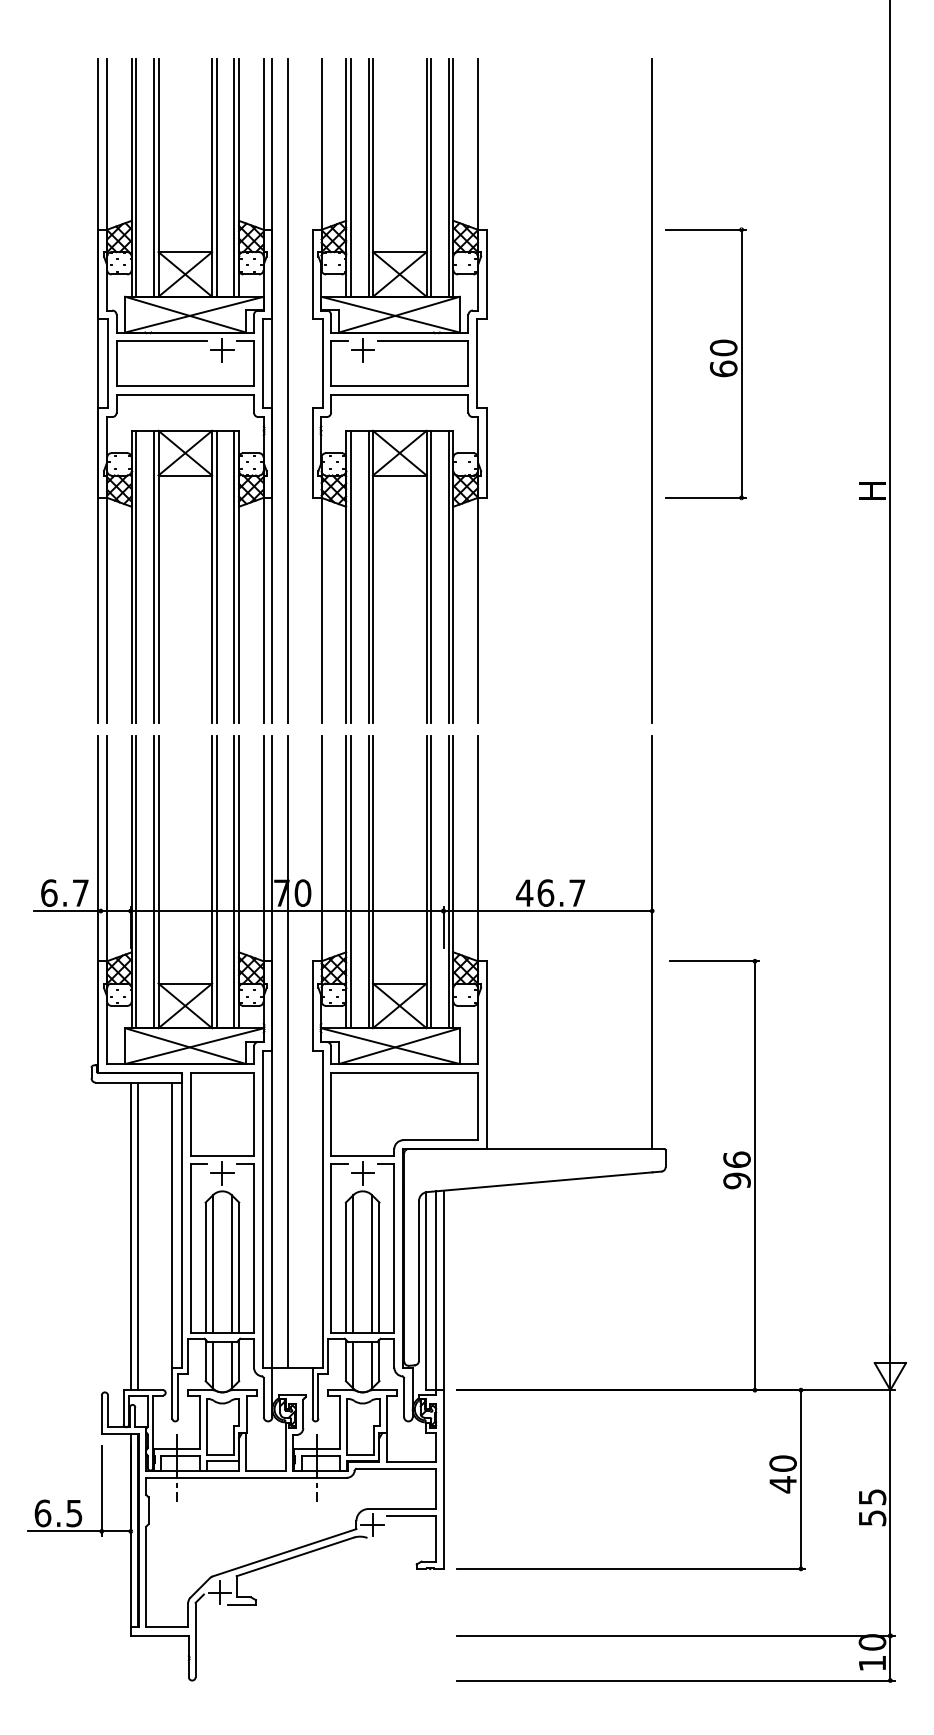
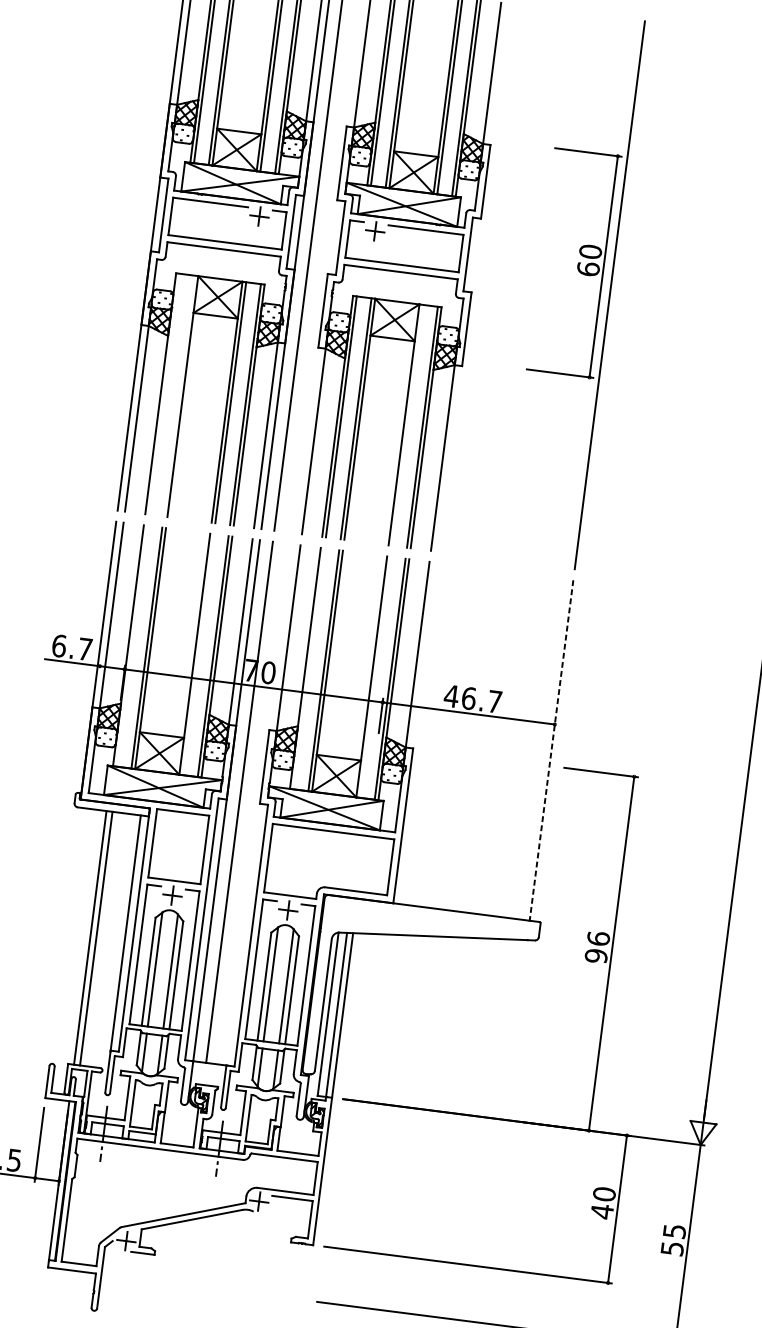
part: (705, 363) -> (573, 262), moved
line: (136, 576) -> (164, 393), removed
line: (154, 576) -> (179, 395), removed
line: (431, 576) -> (408, 425), removed
line: (136, 882) -> (132, 646), removed
line: (216, 882) -> (198, 654), removed
line: (350, 882) -> (308, 669), removed
line: (431, 882) -> (375, 677), removed
line: (652, 943) -> (551, 751), solid -> dashed

